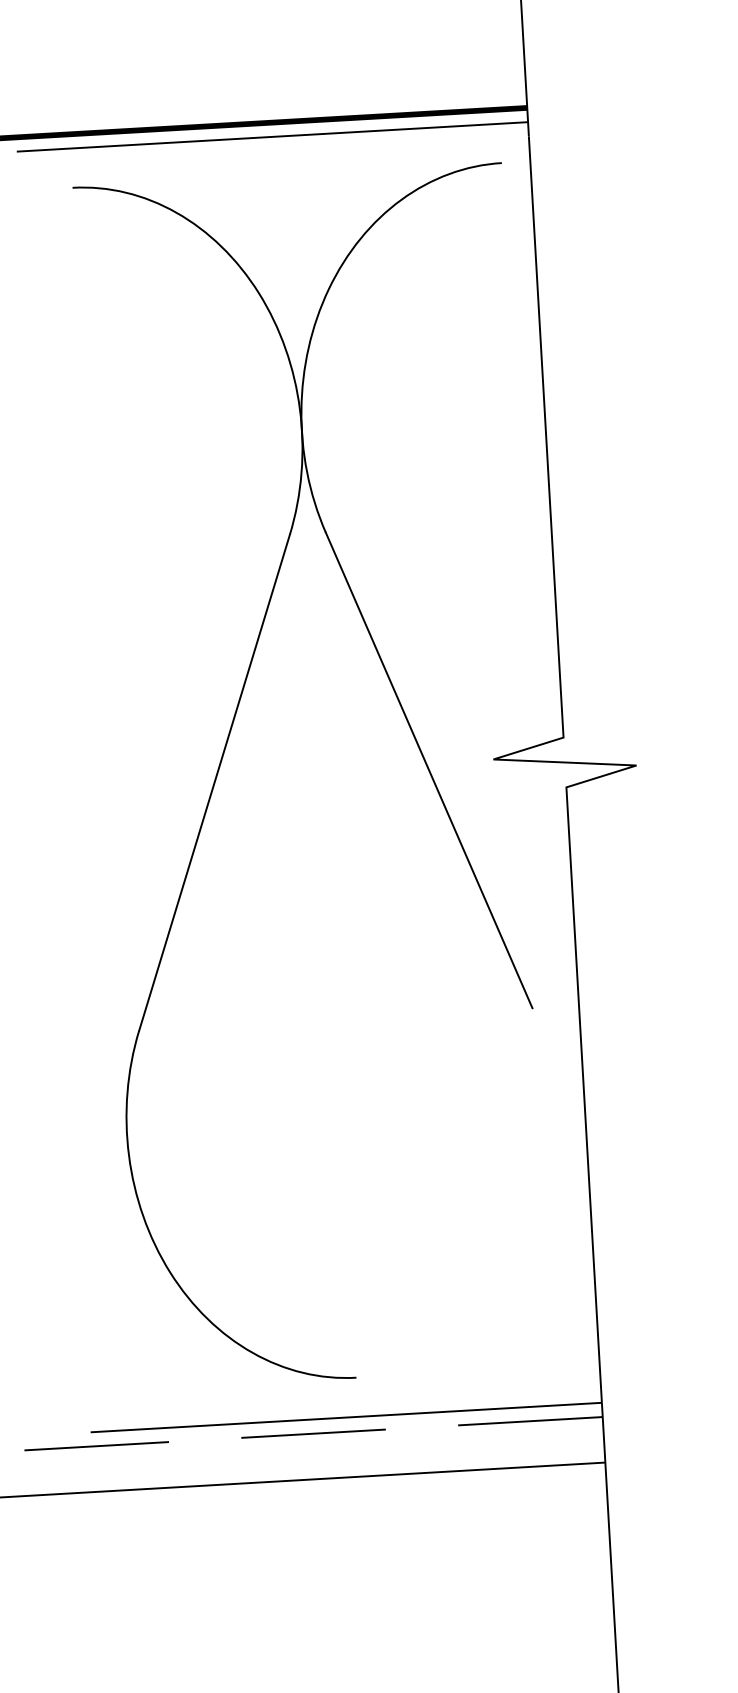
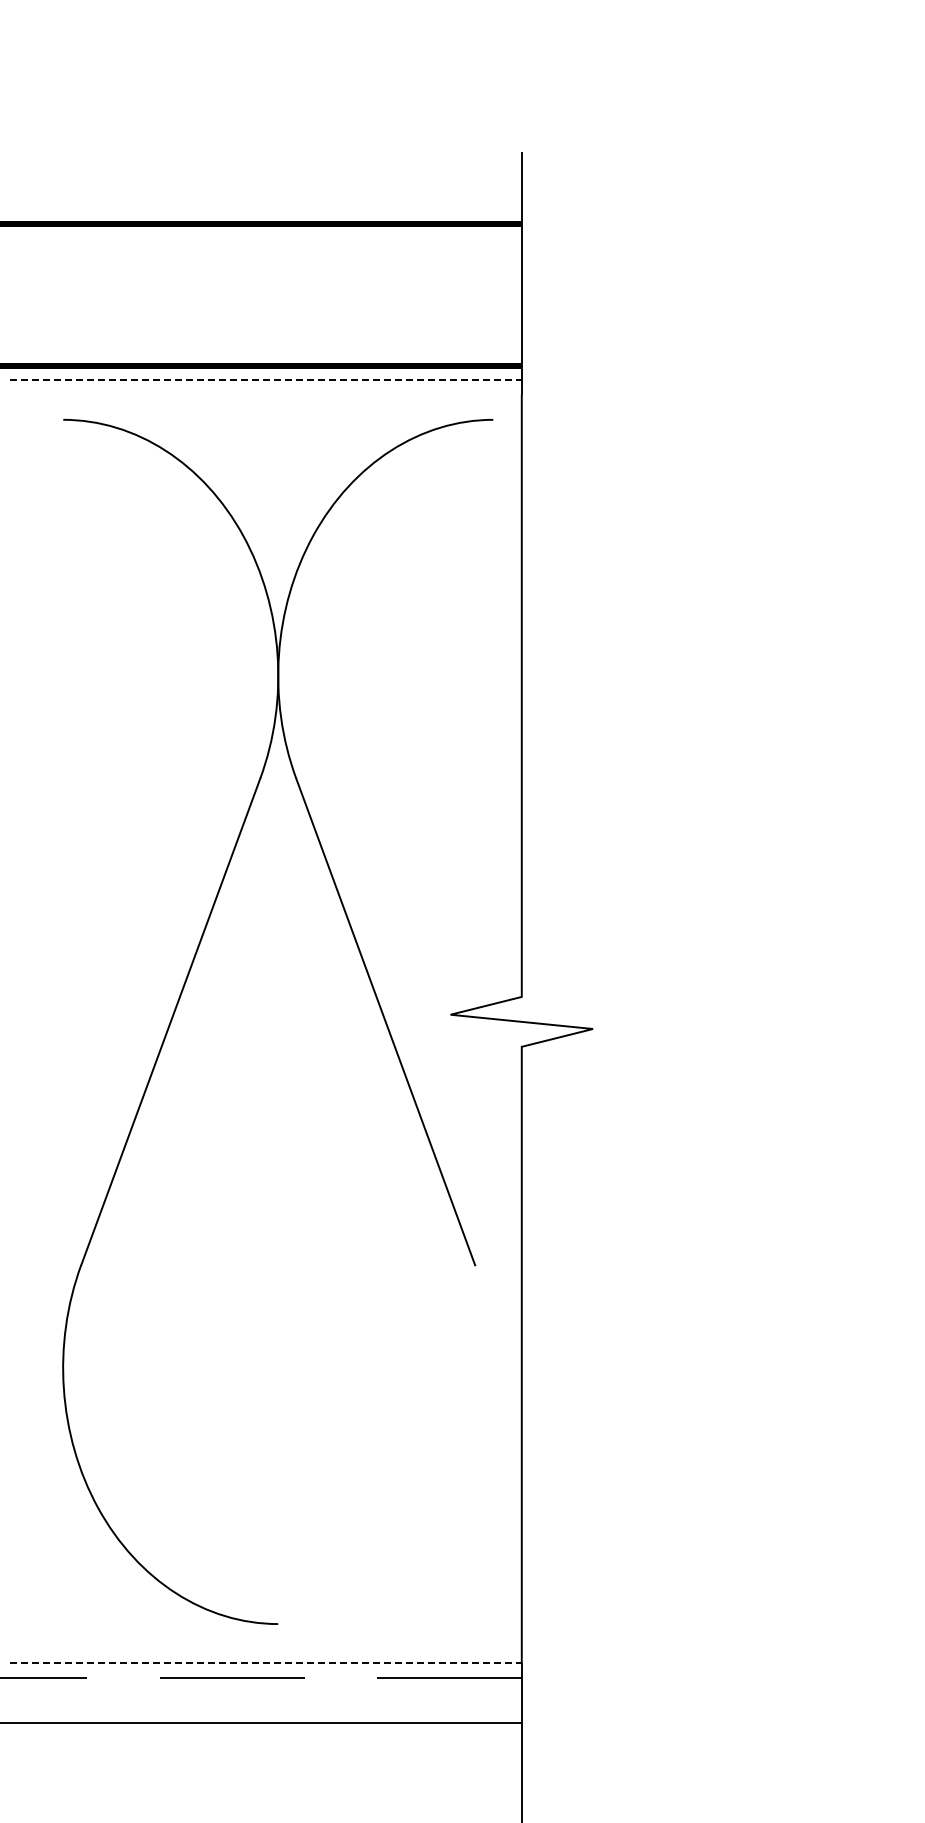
line: (273, 136) -> (266, 380), solid -> dashed
line: (347, 1417) -> (266, 1663), solid -> dashed

